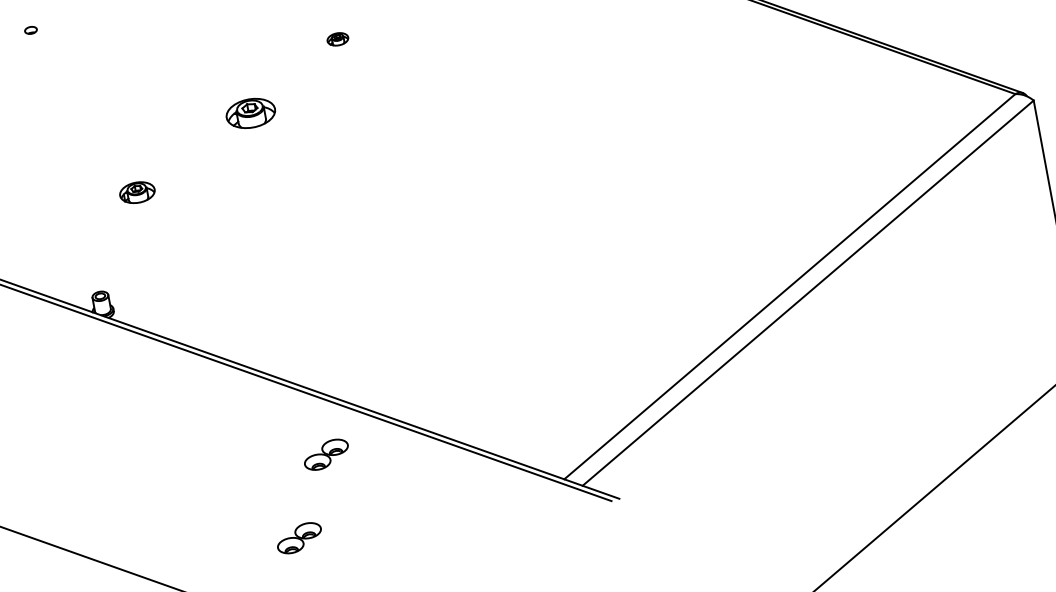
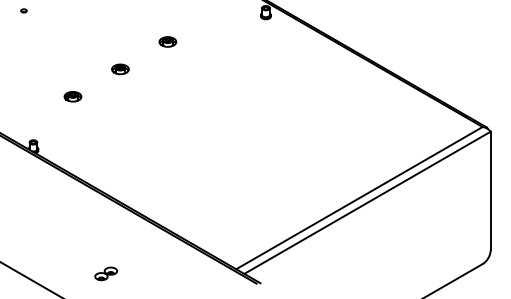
part: (336, 38) -> (167, 41), size x1.67
part: (251, 113) -> (120, 69), size x0.71
part: (136, 192) -> (72, 96), moved
part: (324, 454) -> (125, 236), removed

